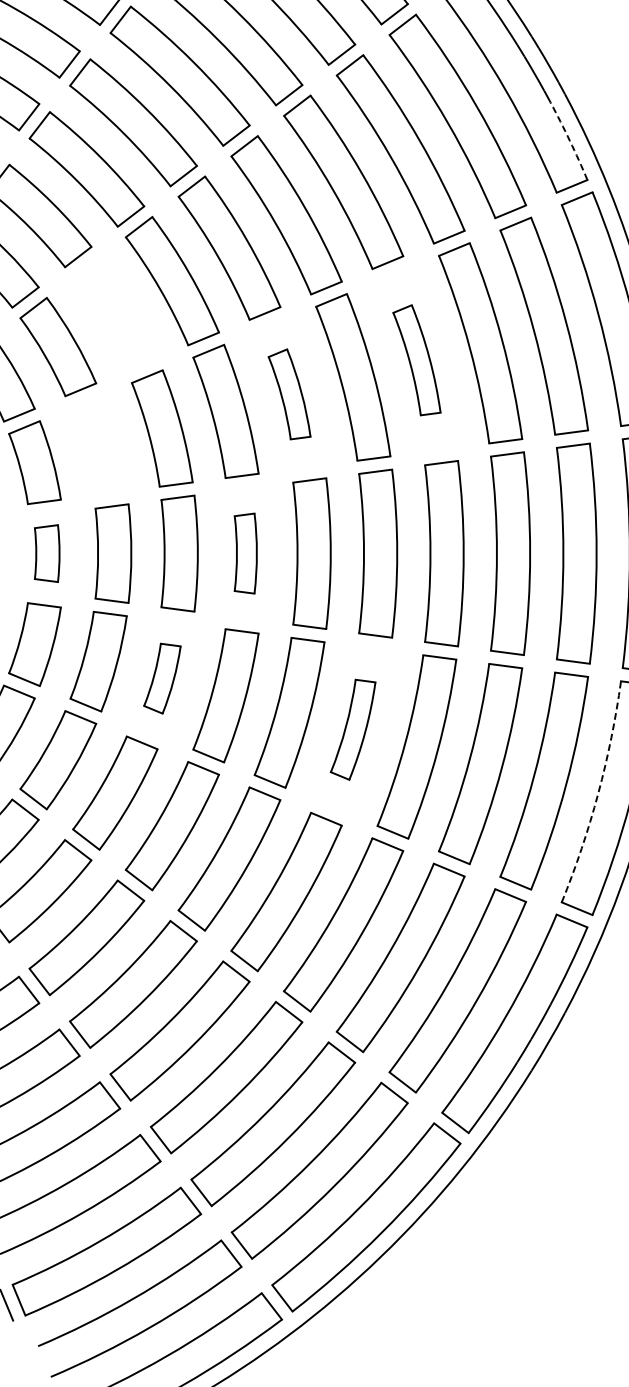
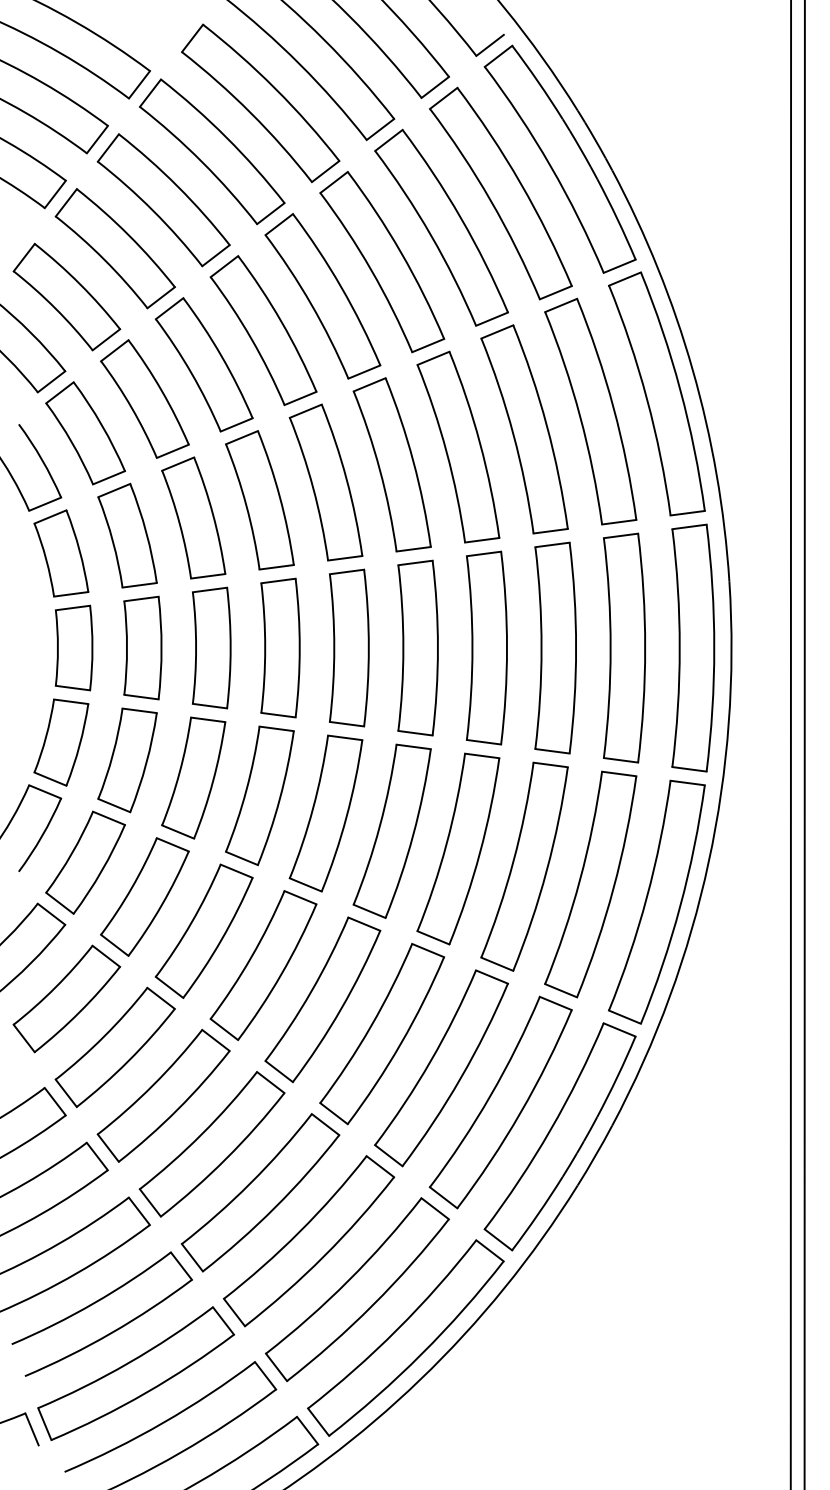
arc: (569, 141) -> (617, 219), dashed -> solid
part: (114, 313) -> (144, 398), added
part: (417, 359) -> (458, 446), size x1.67
part: (289, 394) -> (325, 482), size x1.67
part: (98, 445) -> (127, 535), added
part: (46, 553) -> (73, 647), size x1.43
part: (245, 553) -> (280, 647), size x1.67
part: (162, 678) -> (193, 777), size x1.67
part: (352, 729) -> (391, 830), size x1.67
arc: (597, 793) -> (646, 897), dashed -> solid

